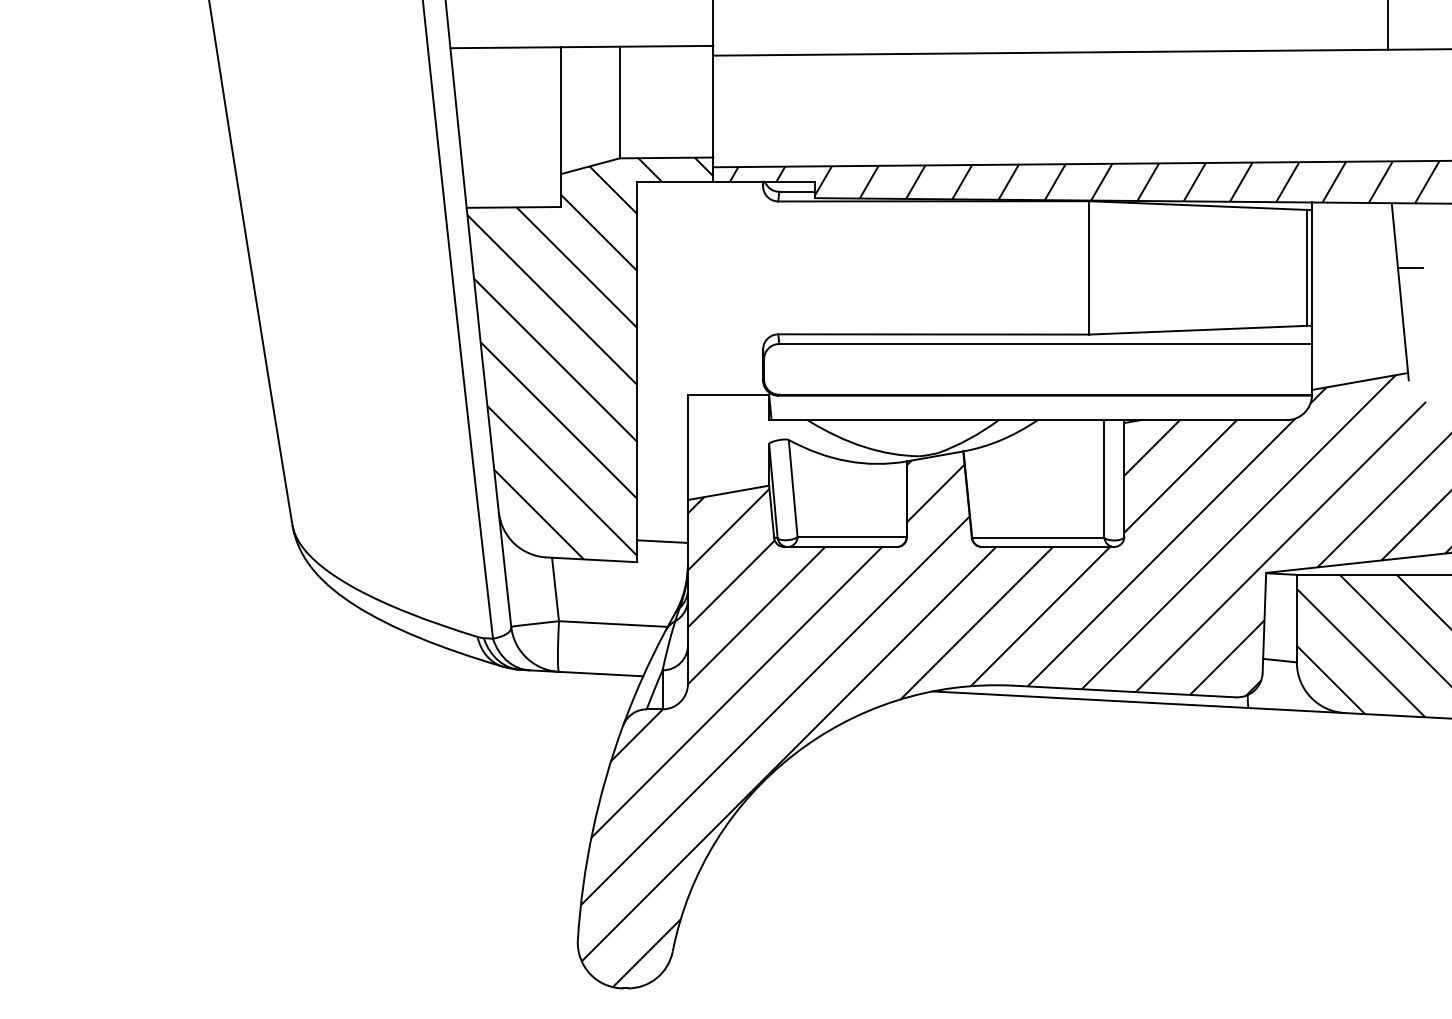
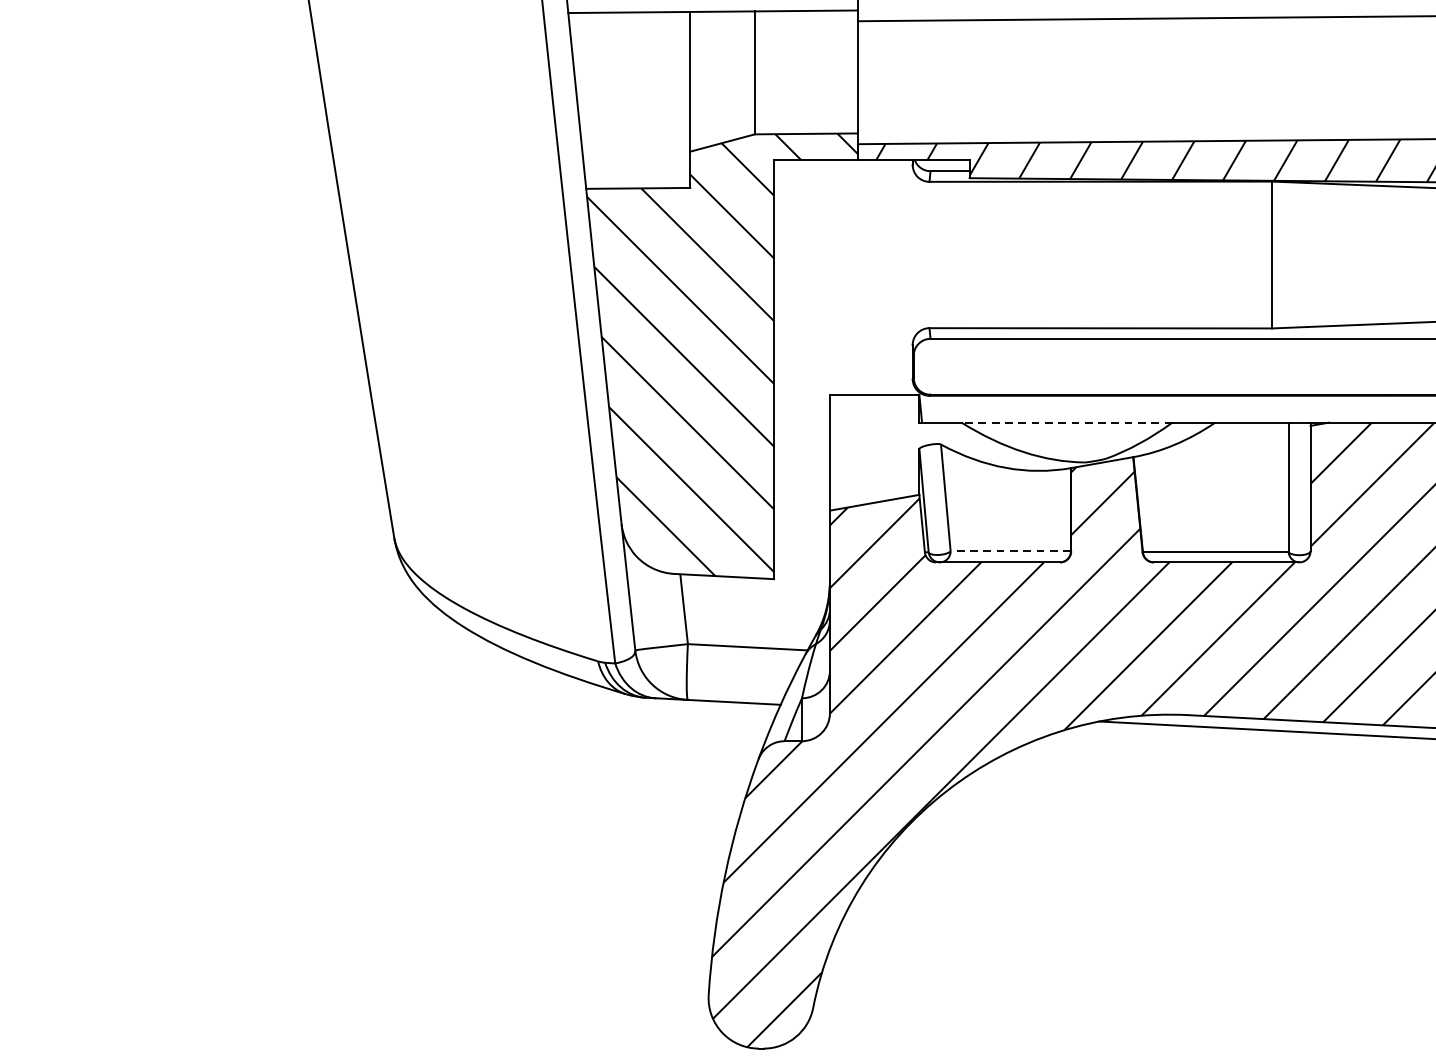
line: (903, 420) -> (1067, 423), solid -> dashed
line: (852, 536) -> (1011, 550), solid -> dashed
line: (662, 541) -> (801, 556), removed

